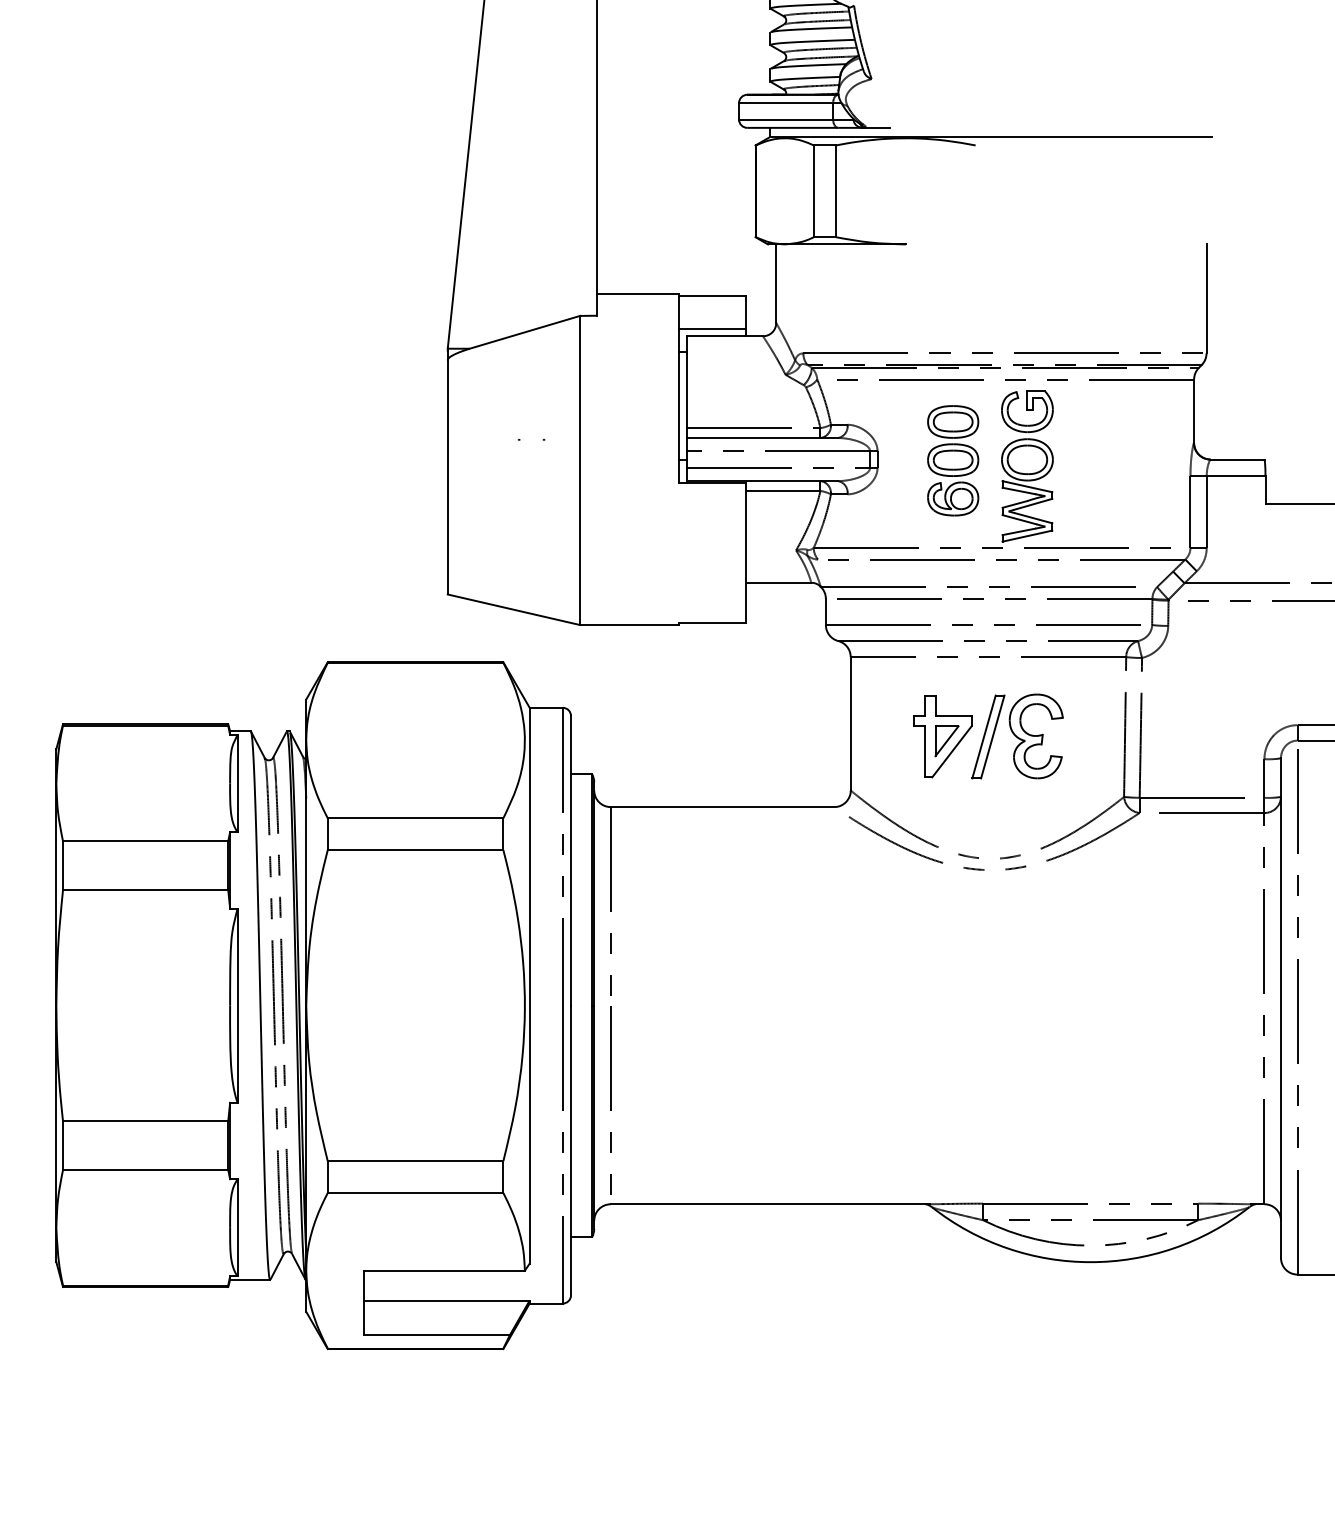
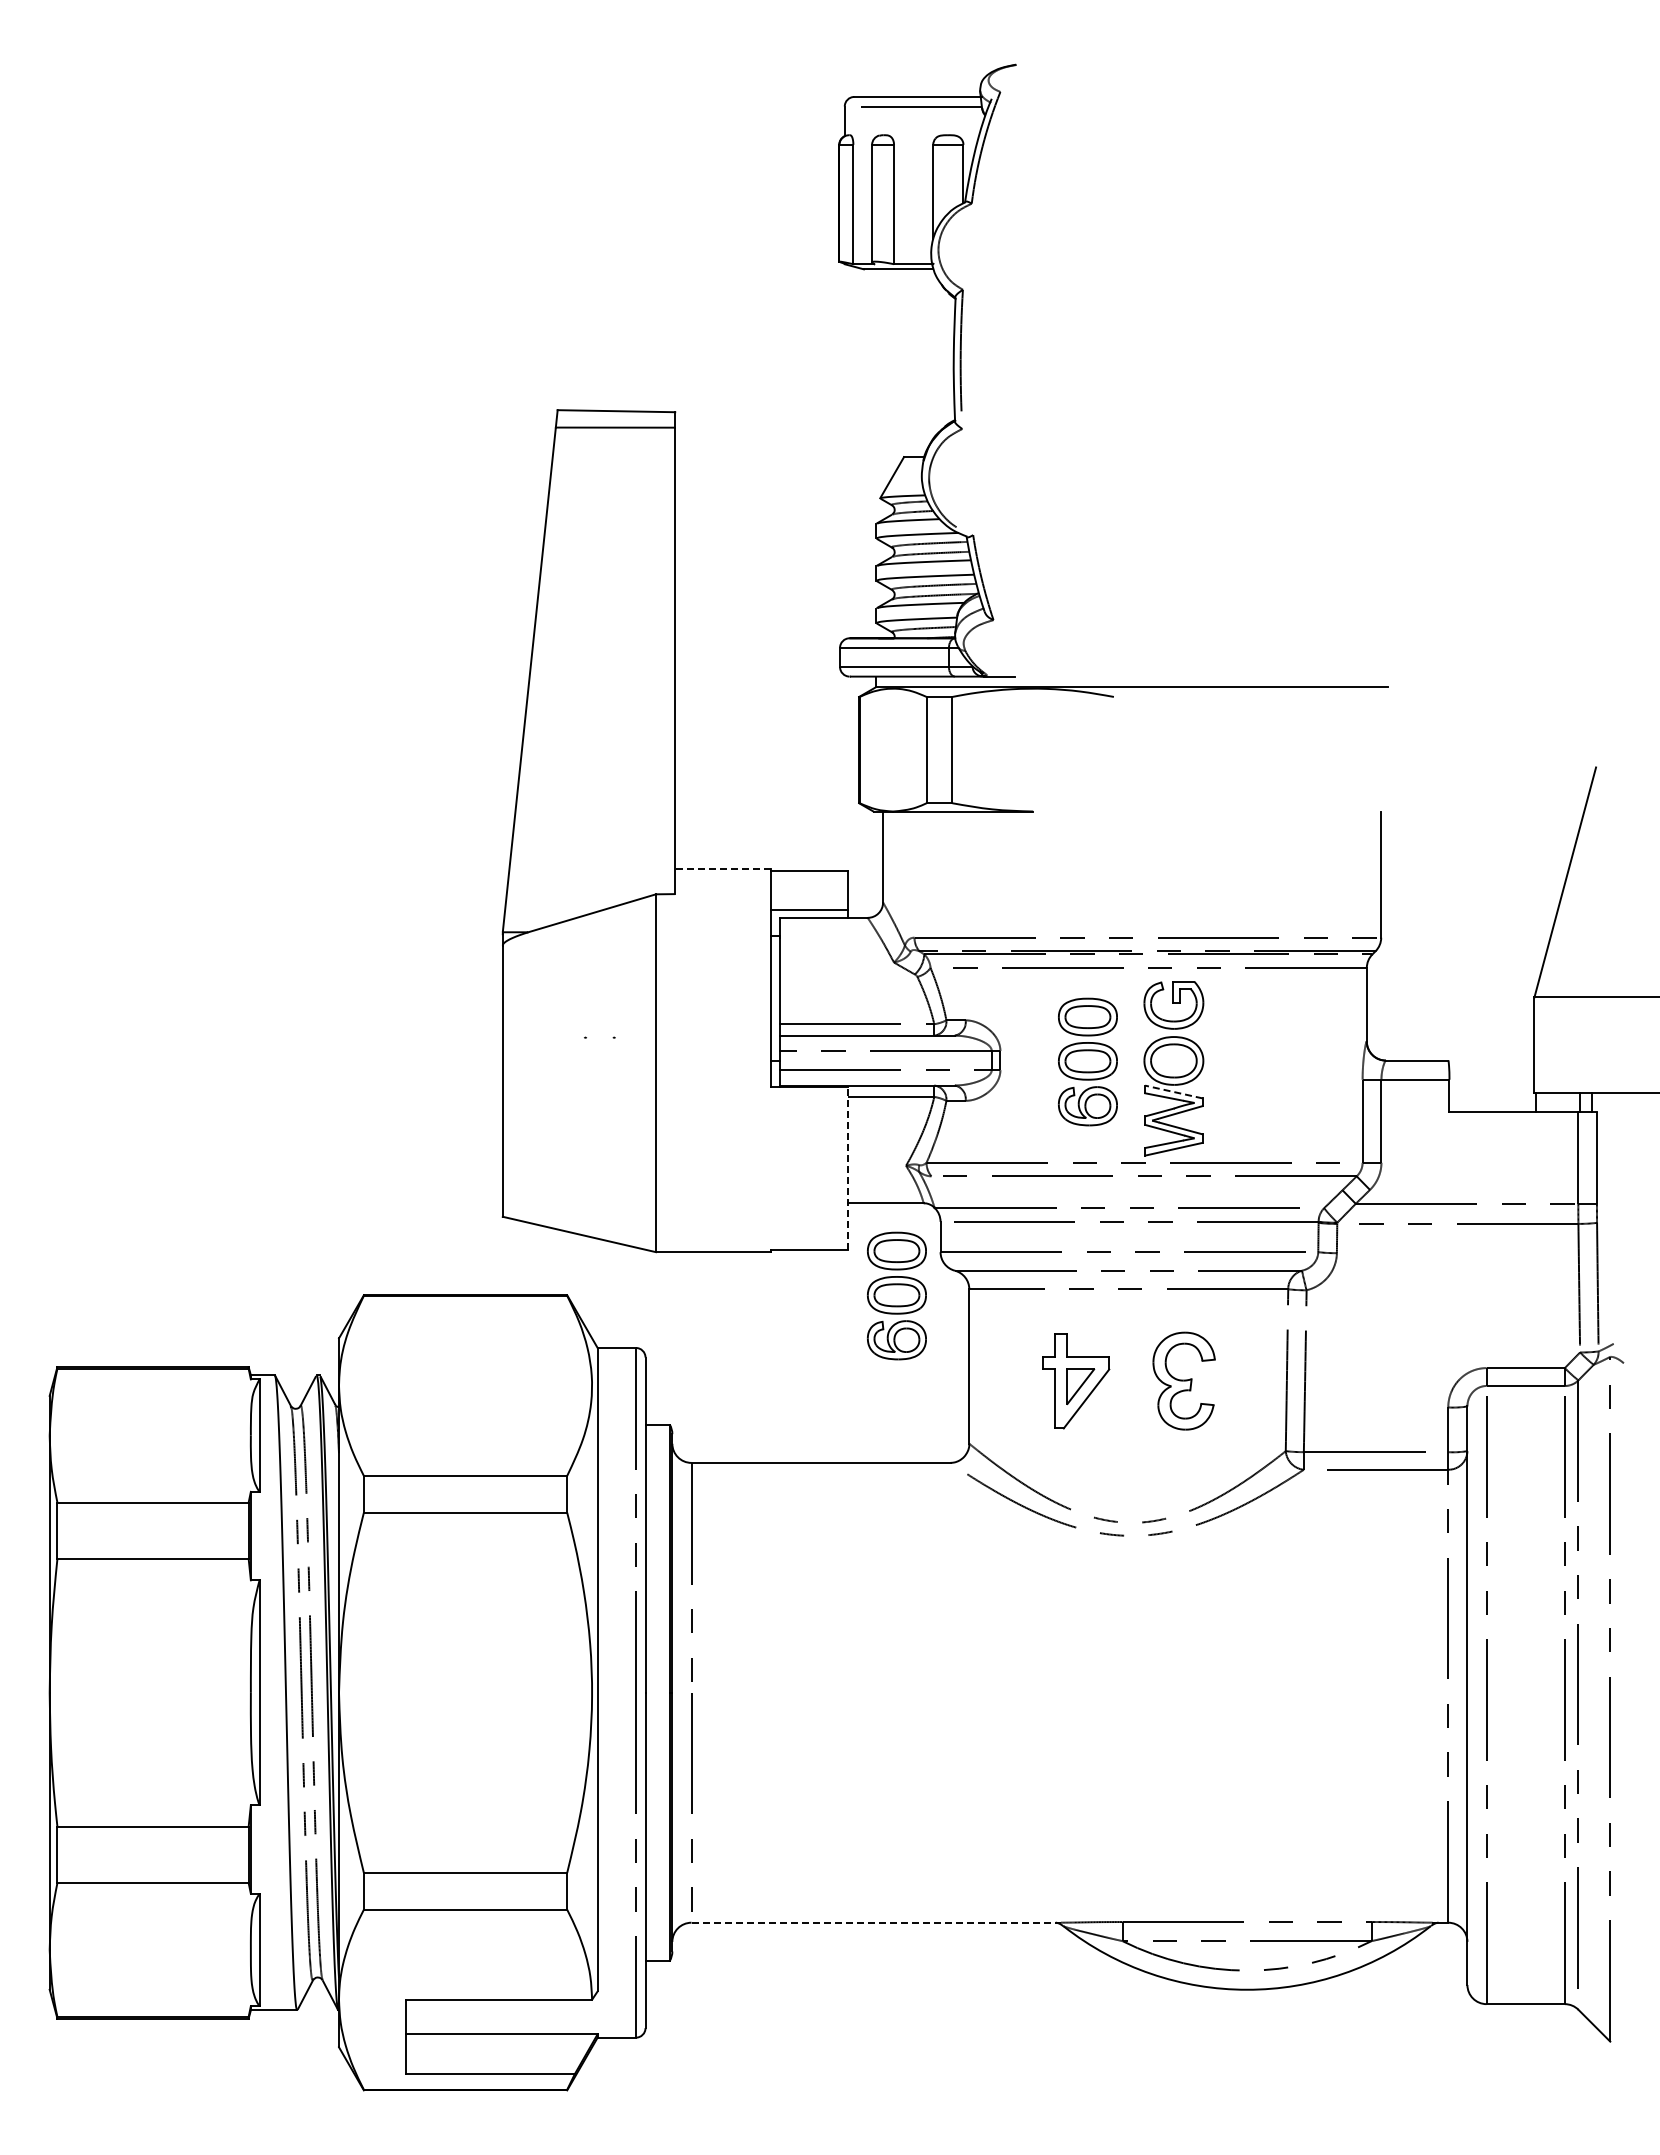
line: (638, 294) -> (723, 869), solid -> dashed
line: (1027, 486) -> (1173, 1091), solid -> dashed
line: (745, 552) -> (847, 1168), solid -> dashed
part: (787, 662) -> (896, 1295), added
part: (988, 736) -> (1128, 1381), removed
line: (770, 1204) -> (876, 1922), solid -> dashed

